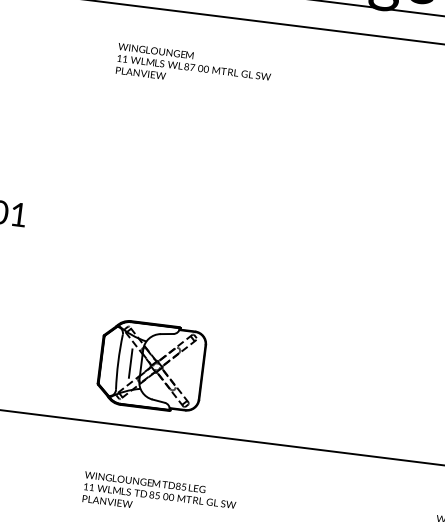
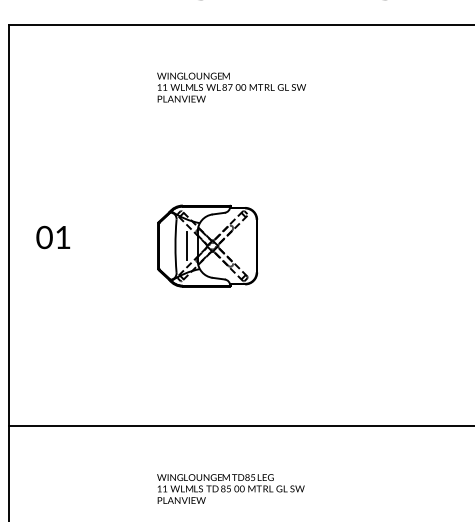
text: (193, 67) -> (231, 87), moved
part: (151, 365) -> (207, 245), moved

